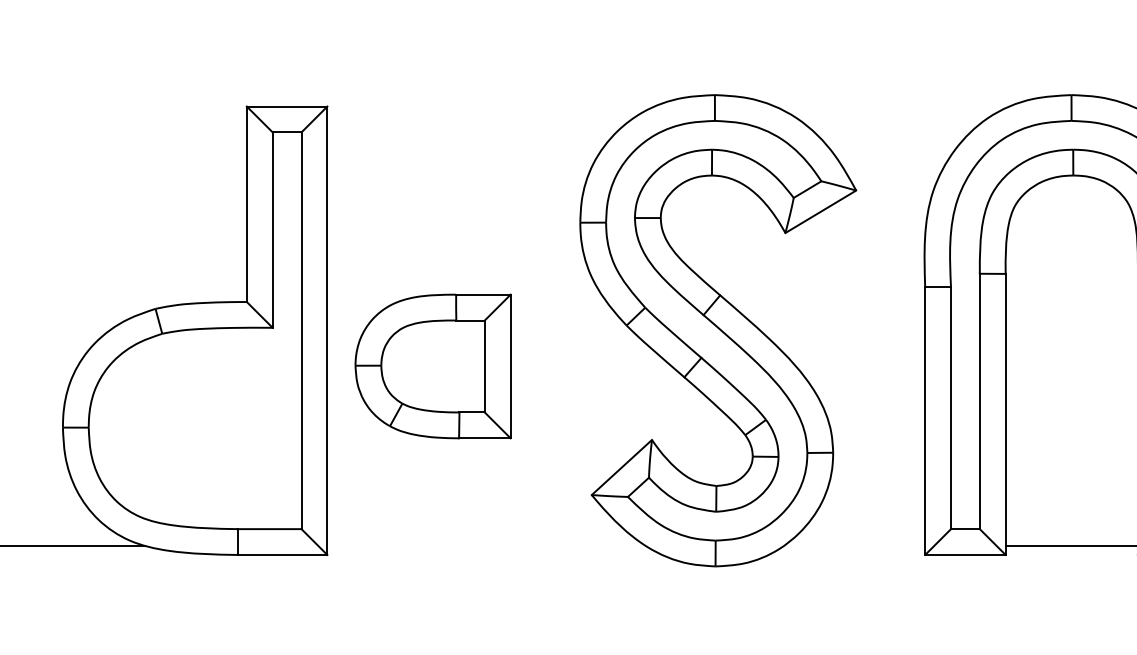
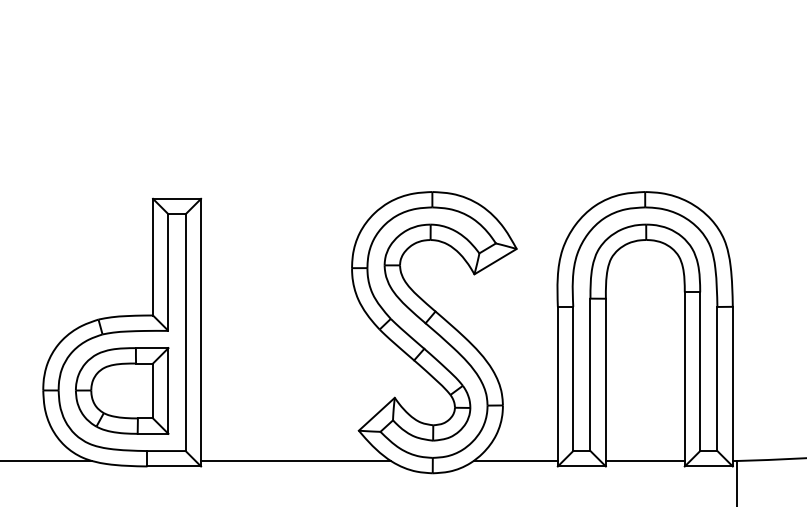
part: (433, 365) -> (122, 390), moved
line: (485, 546) -> (295, 461), added
line: (854, 546) -> (515, 461), added

